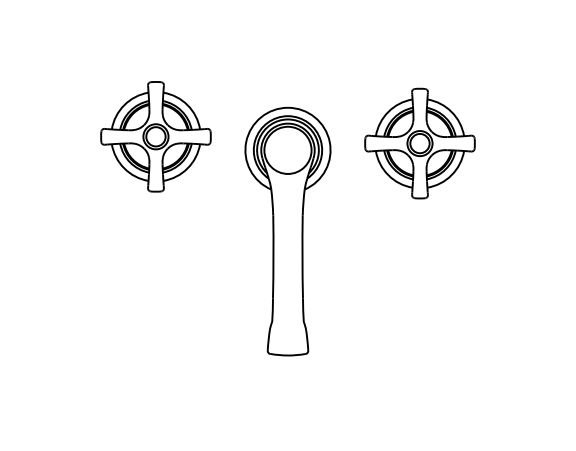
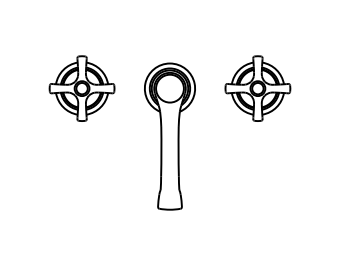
part: (155, 136) -> (81, 88), moved
part: (419, 143) -> (257, 88), moved

